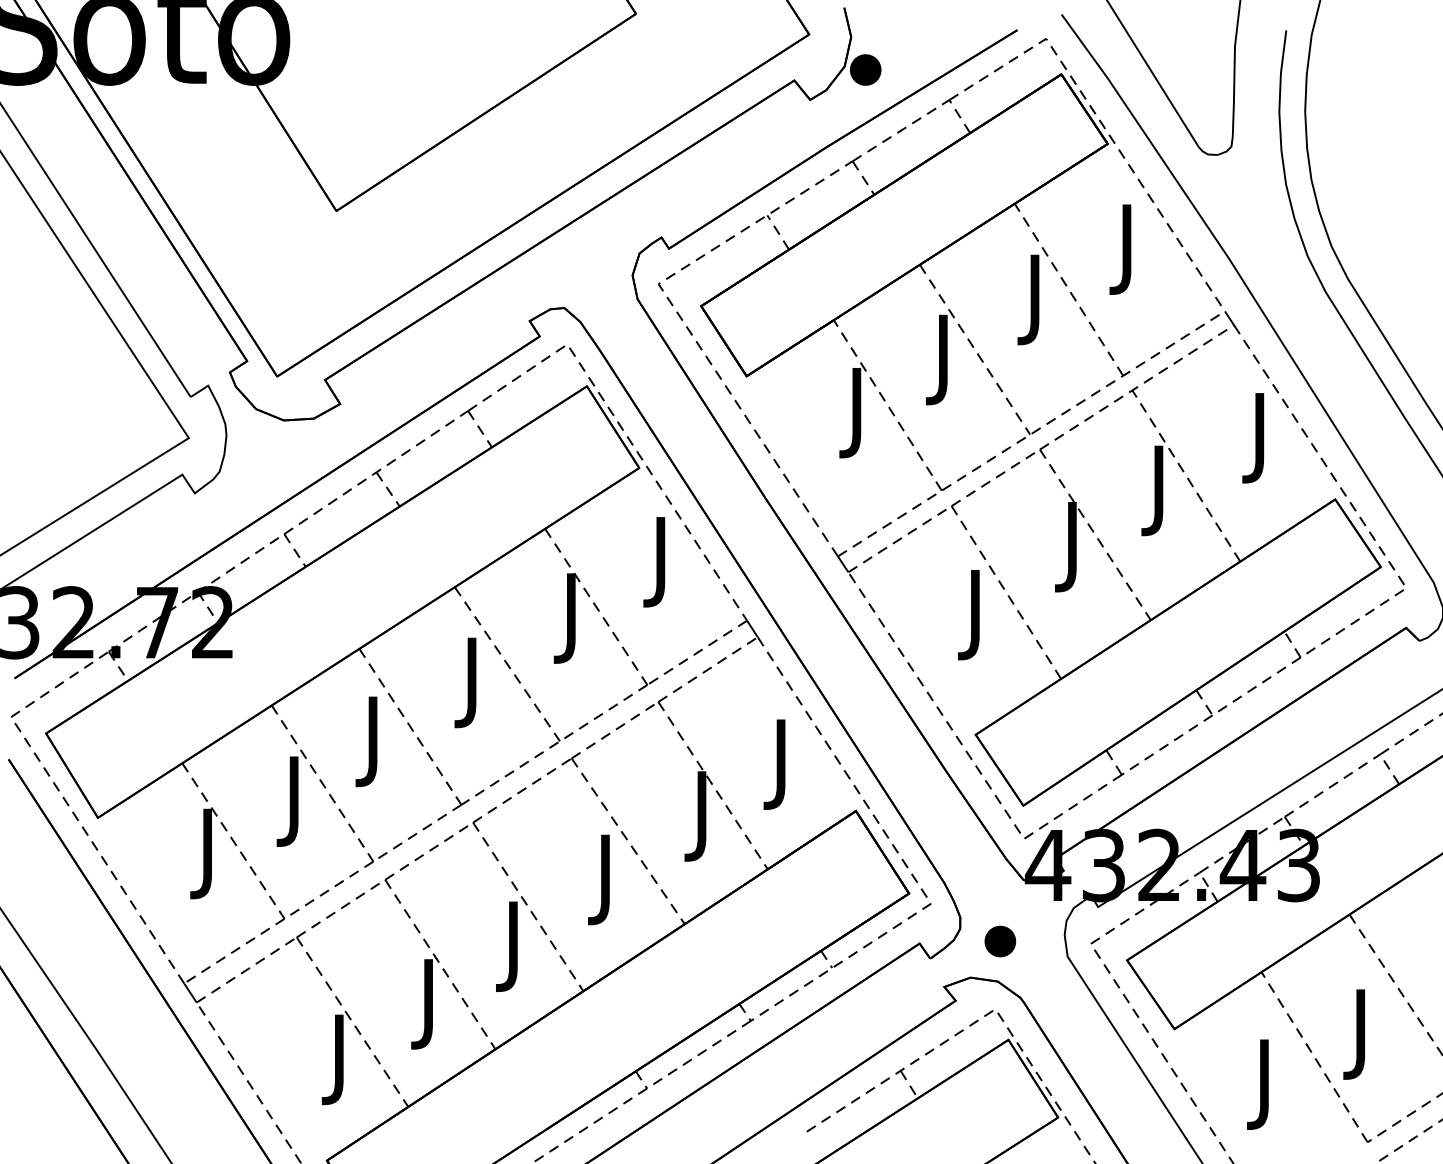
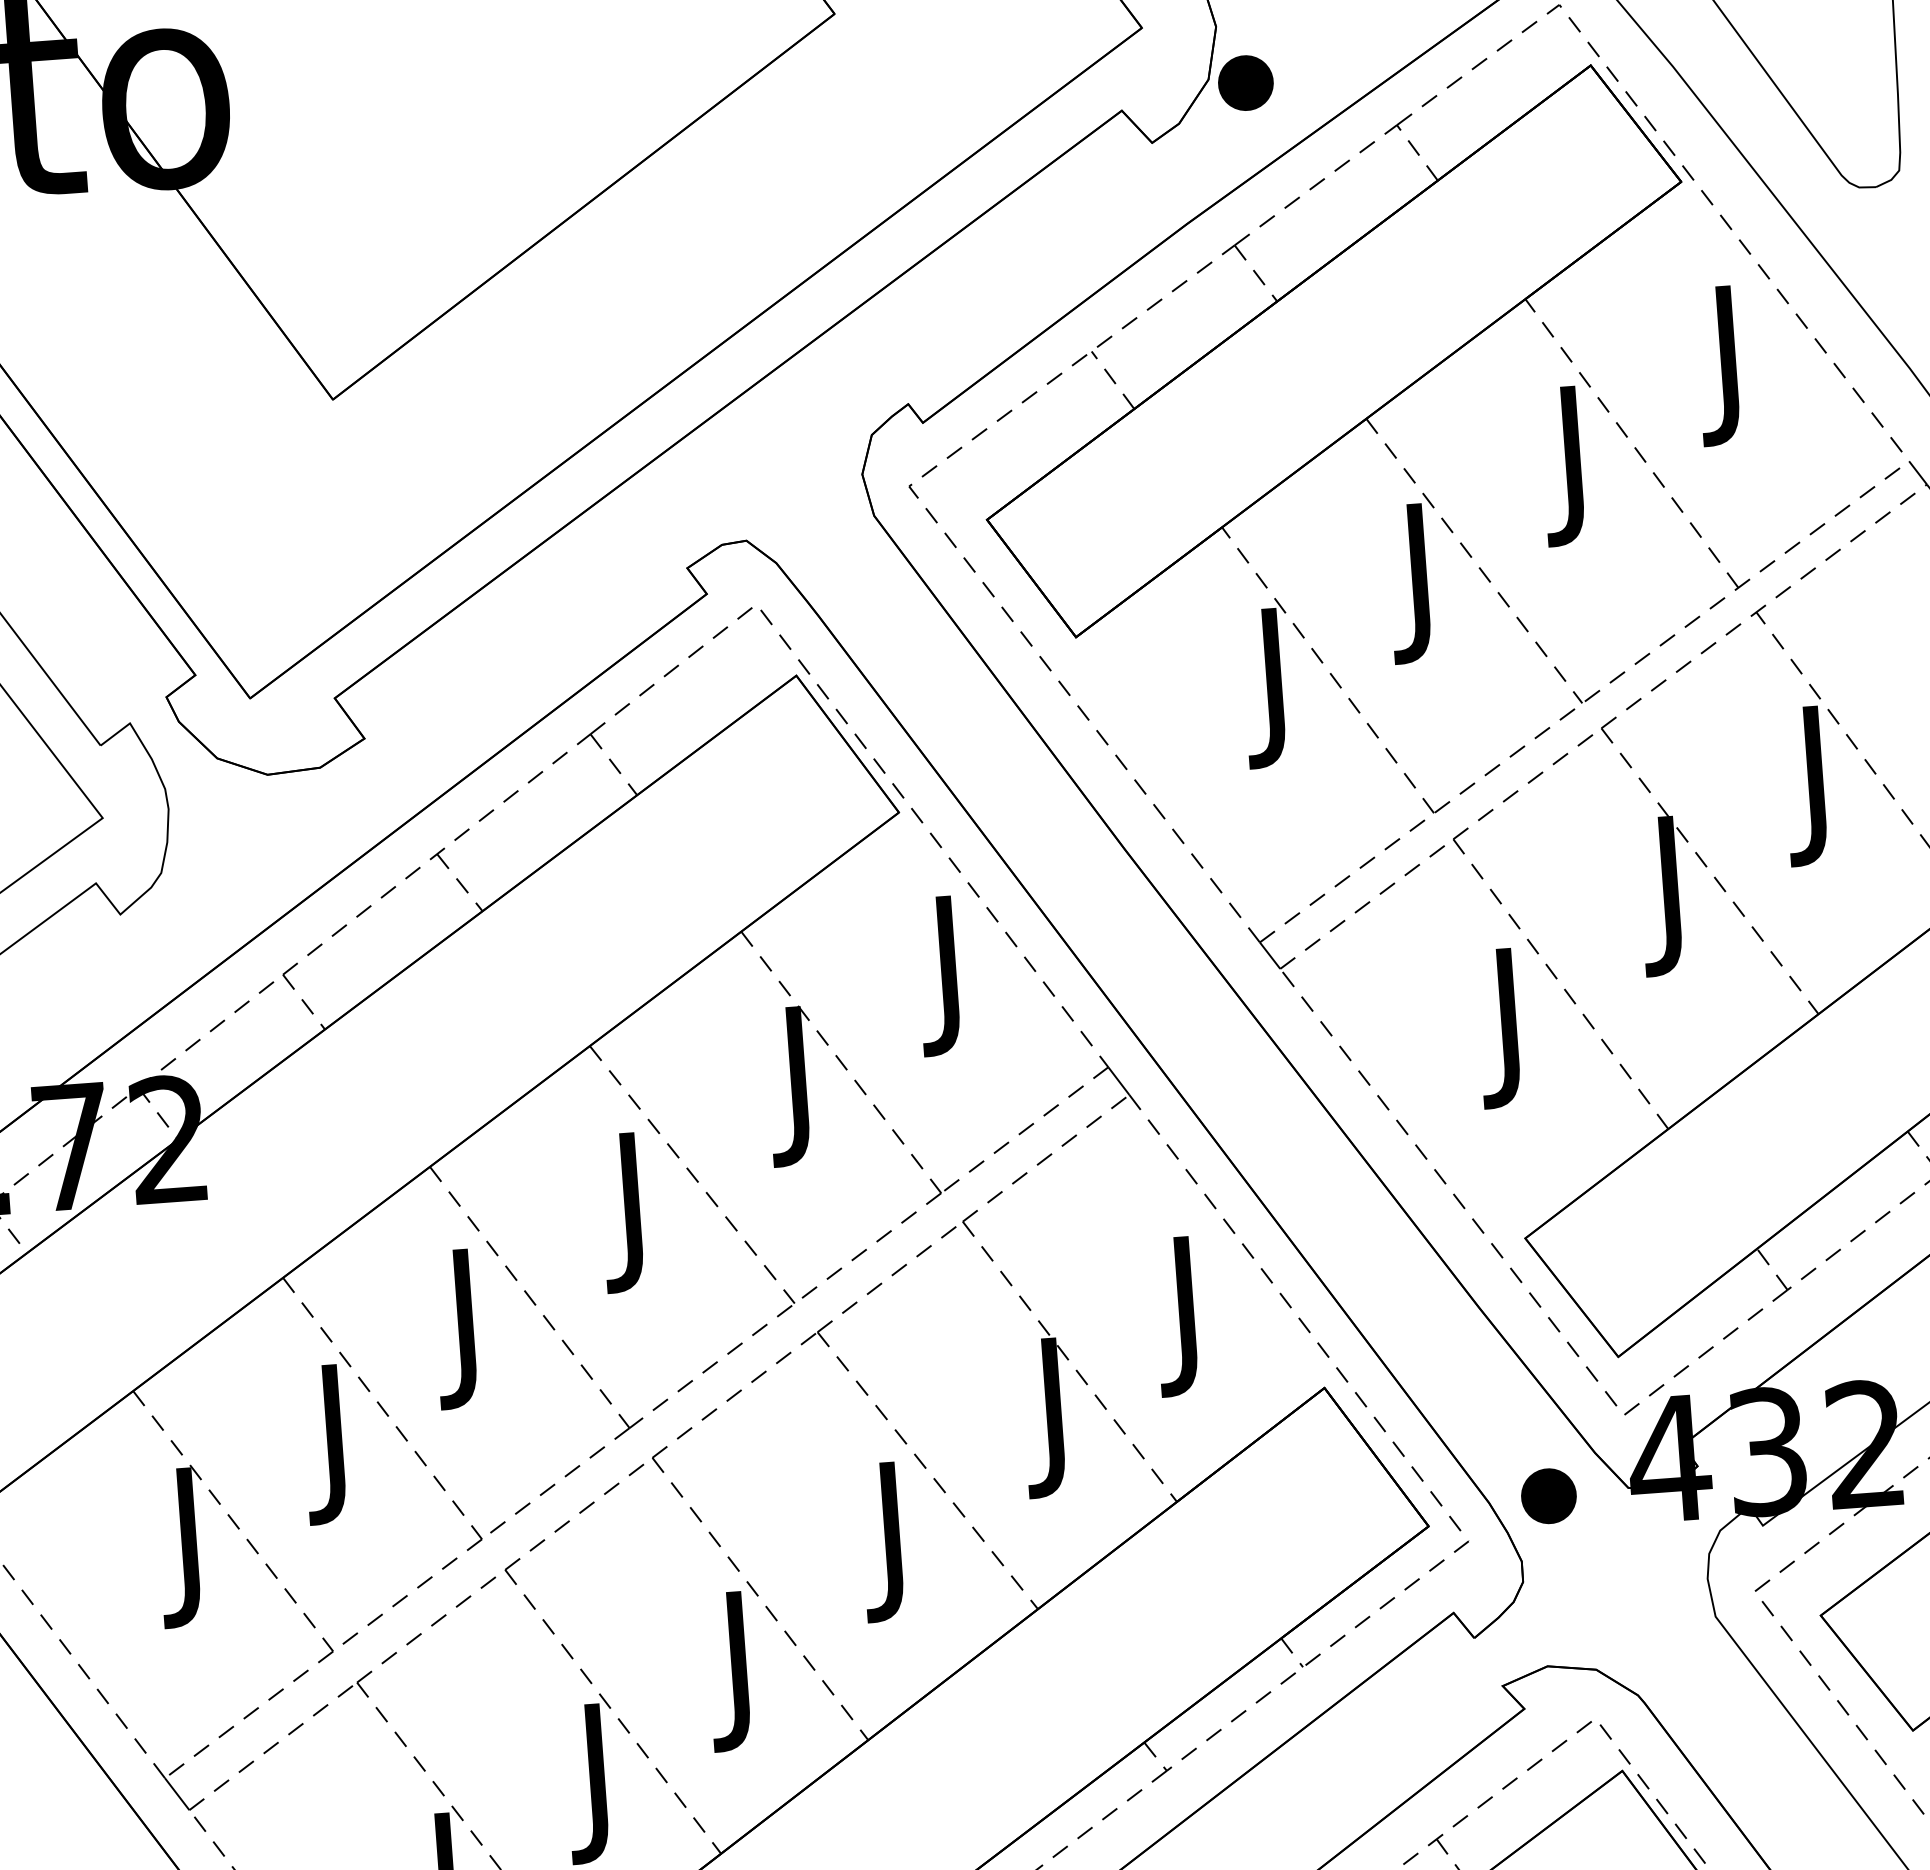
part: (1000, 941) -> (1549, 1496), moved

